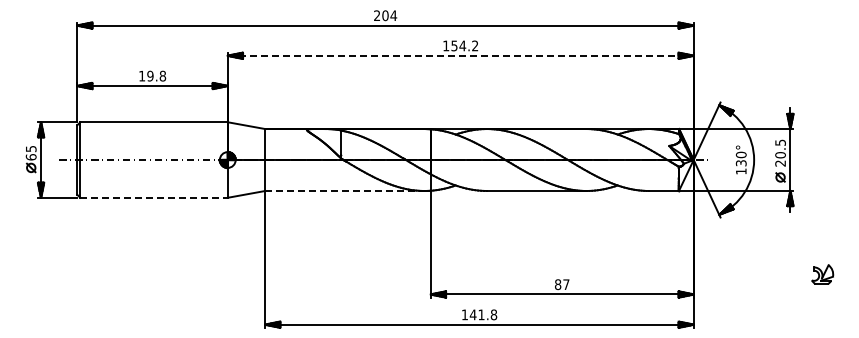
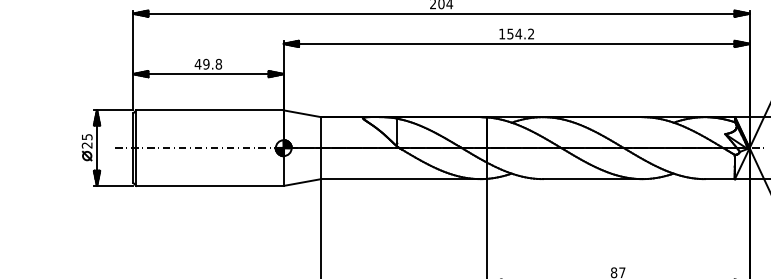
line: (460, 55) -> (516, 43), dashed -> solid
text: (141, 75) -> (197, 63), 19.8 -> 49.8
text: (30, 157) -> (86, 145), 65 -> 25
line: (344, 190) -> (400, 178), dashed -> solid
line: (154, 197) -> (210, 185), dashed -> solid

